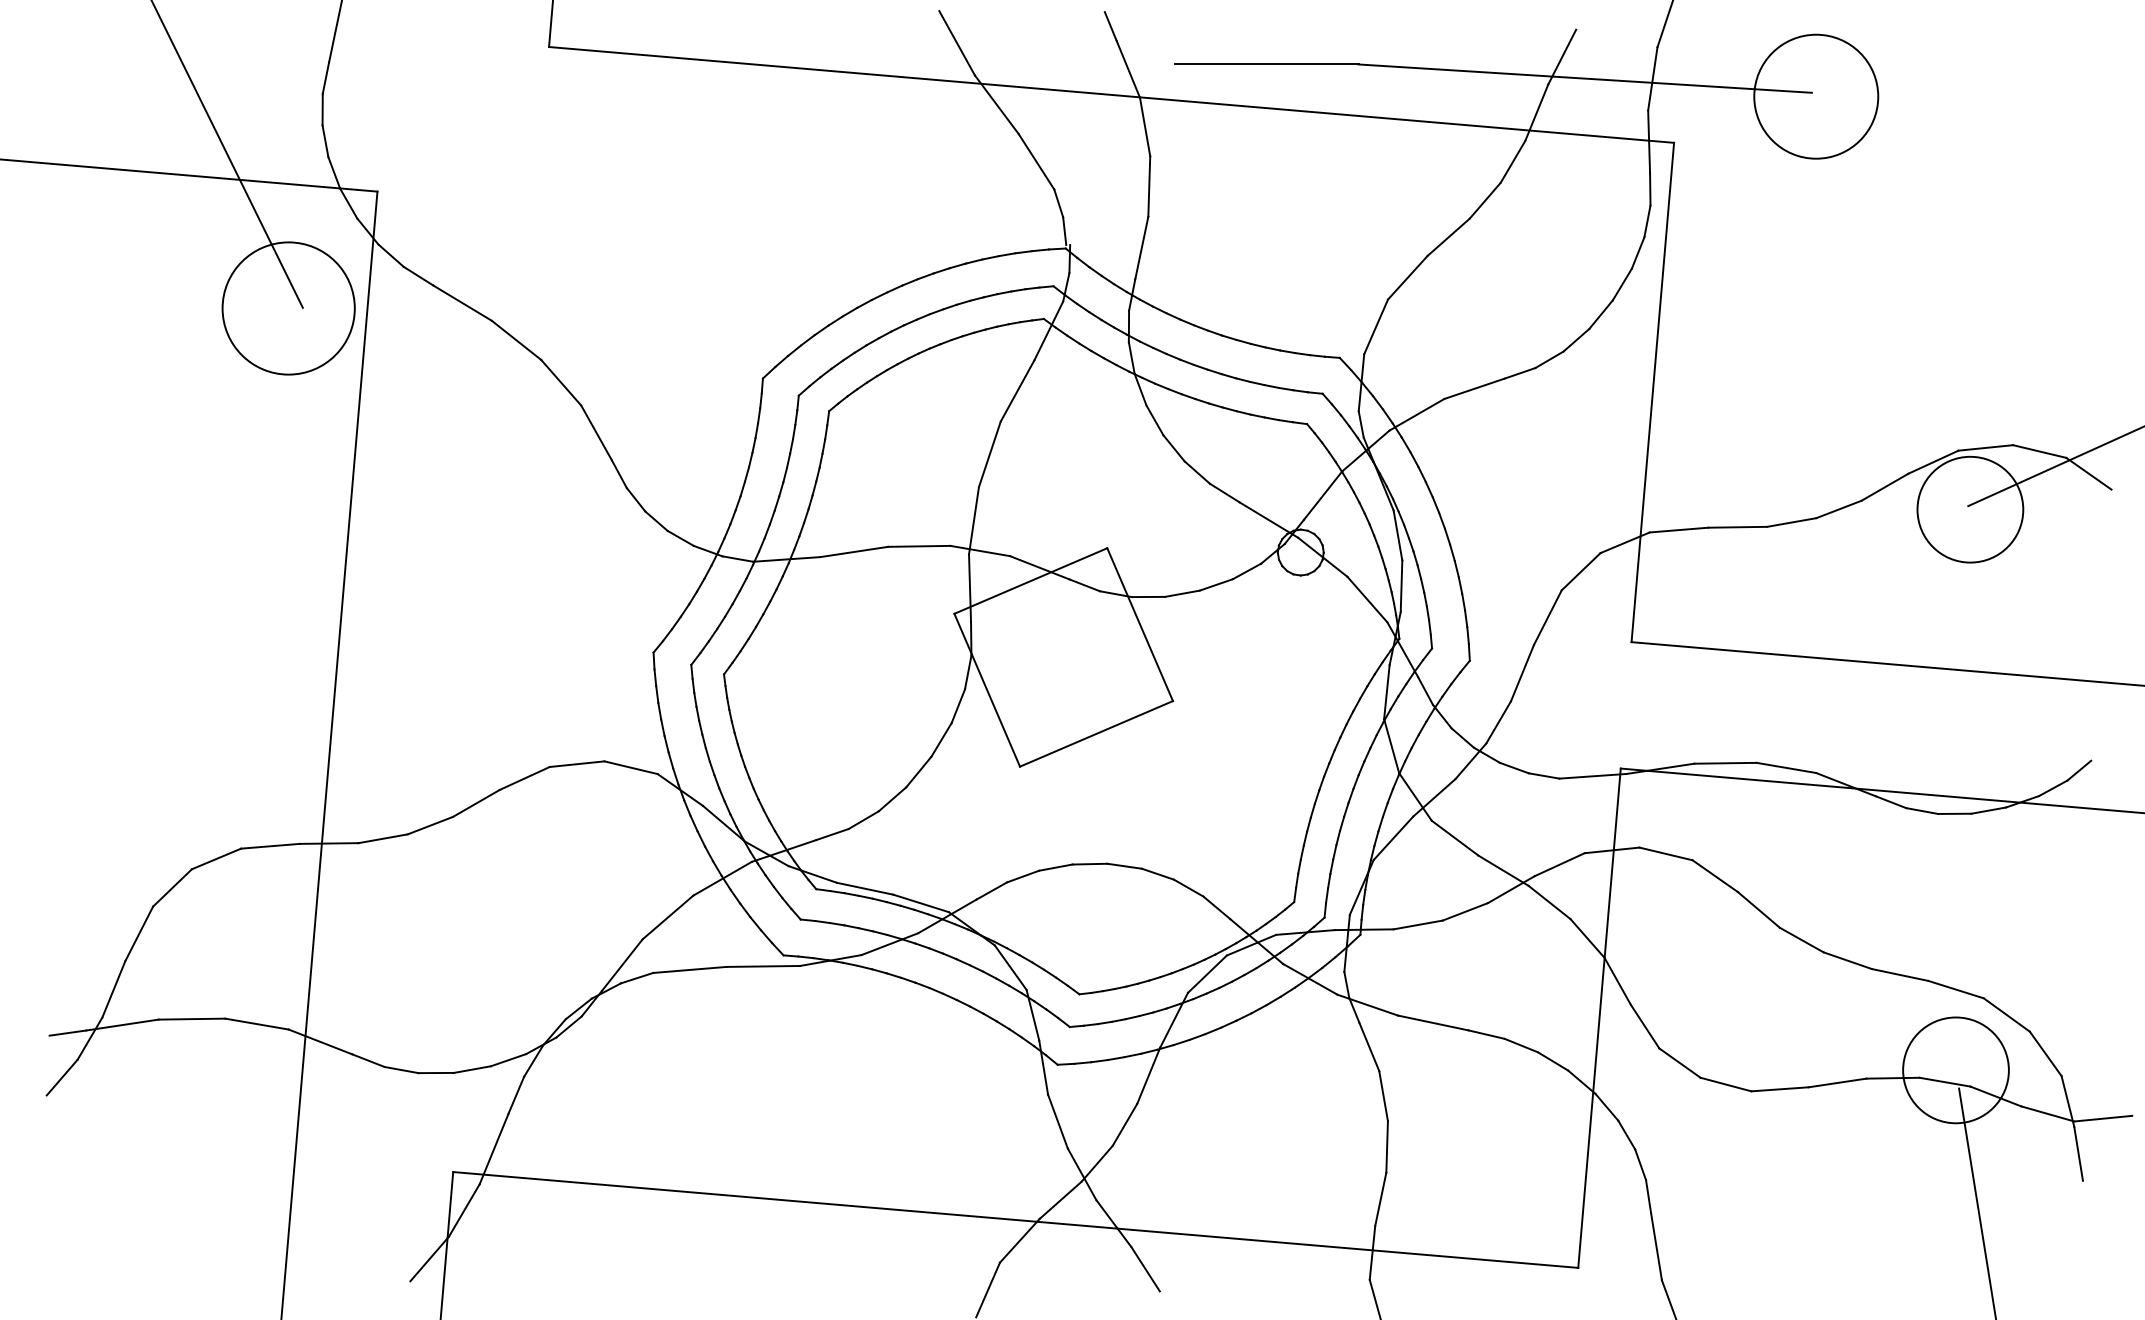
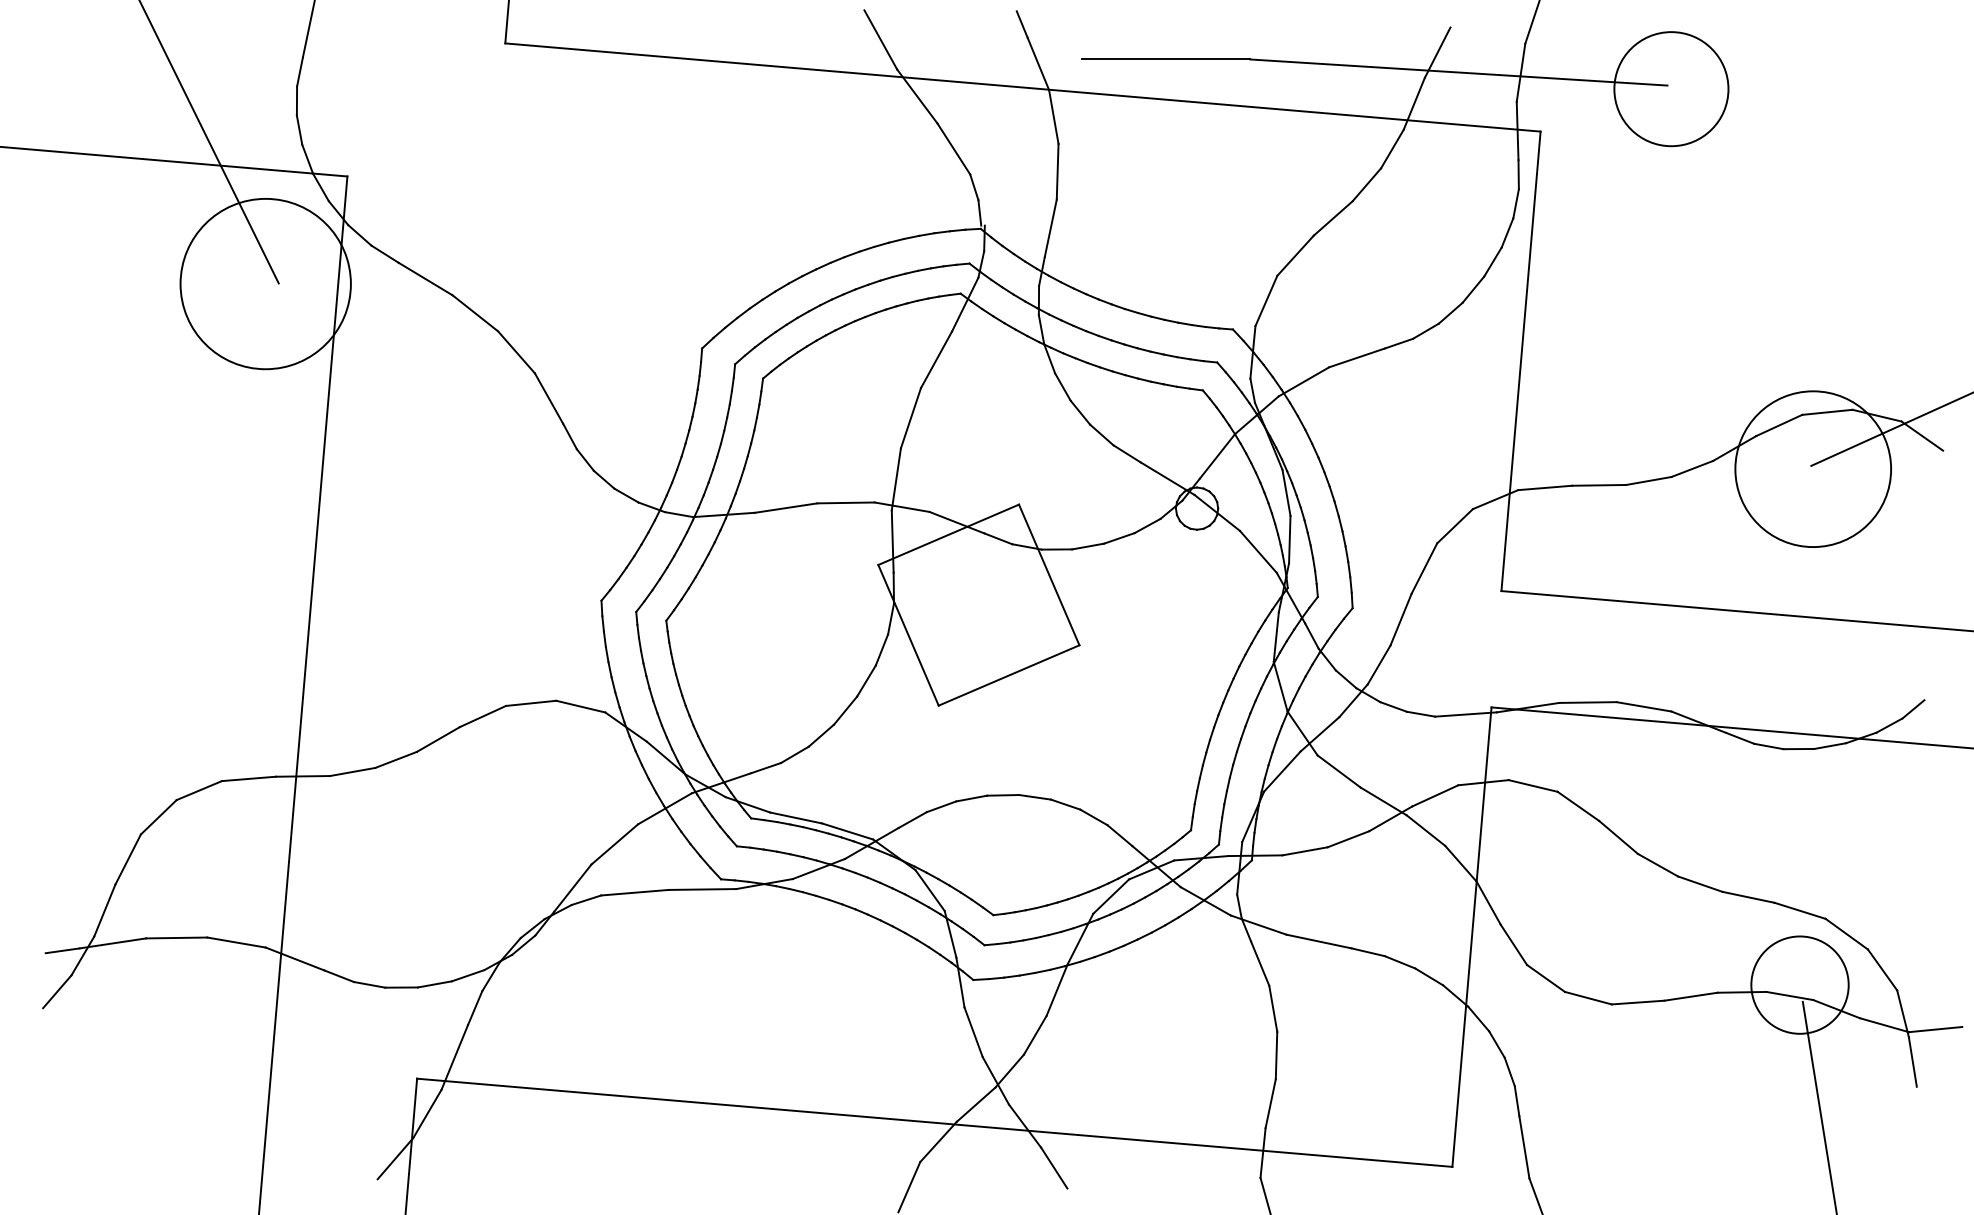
circle: (288, 307) -> (265, 283), size x1.4
circle: (1969, 508) -> (1812, 468), size x1.6

